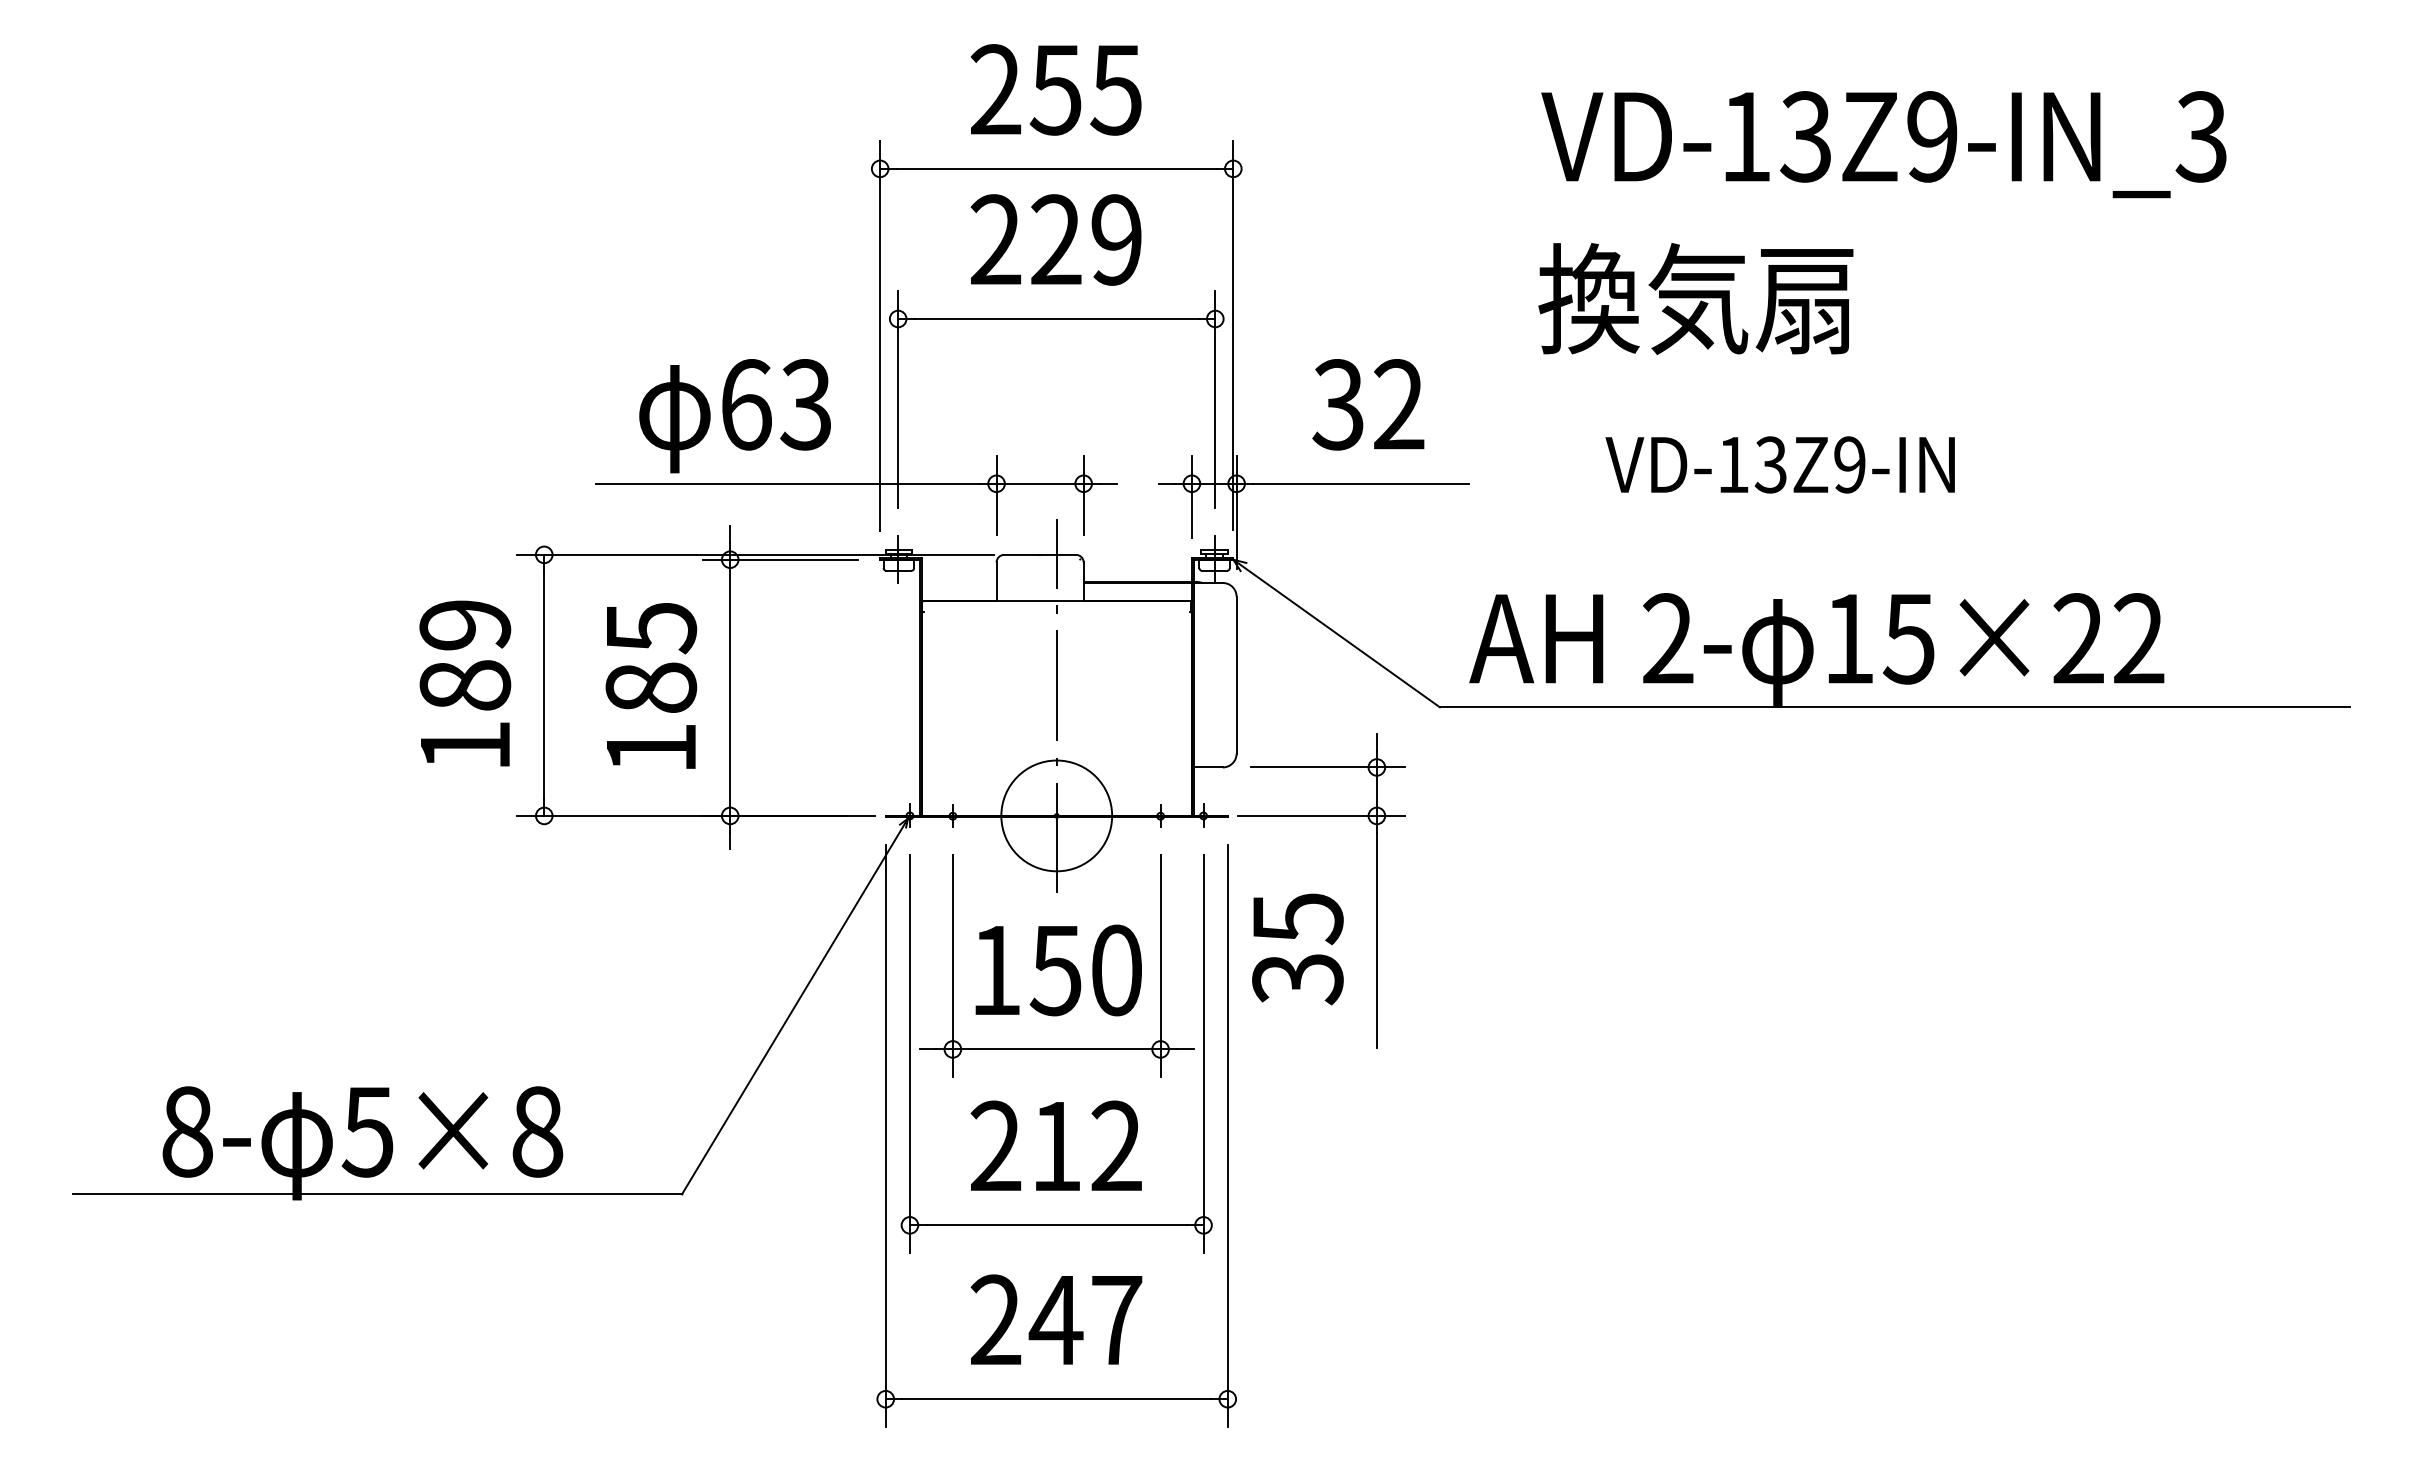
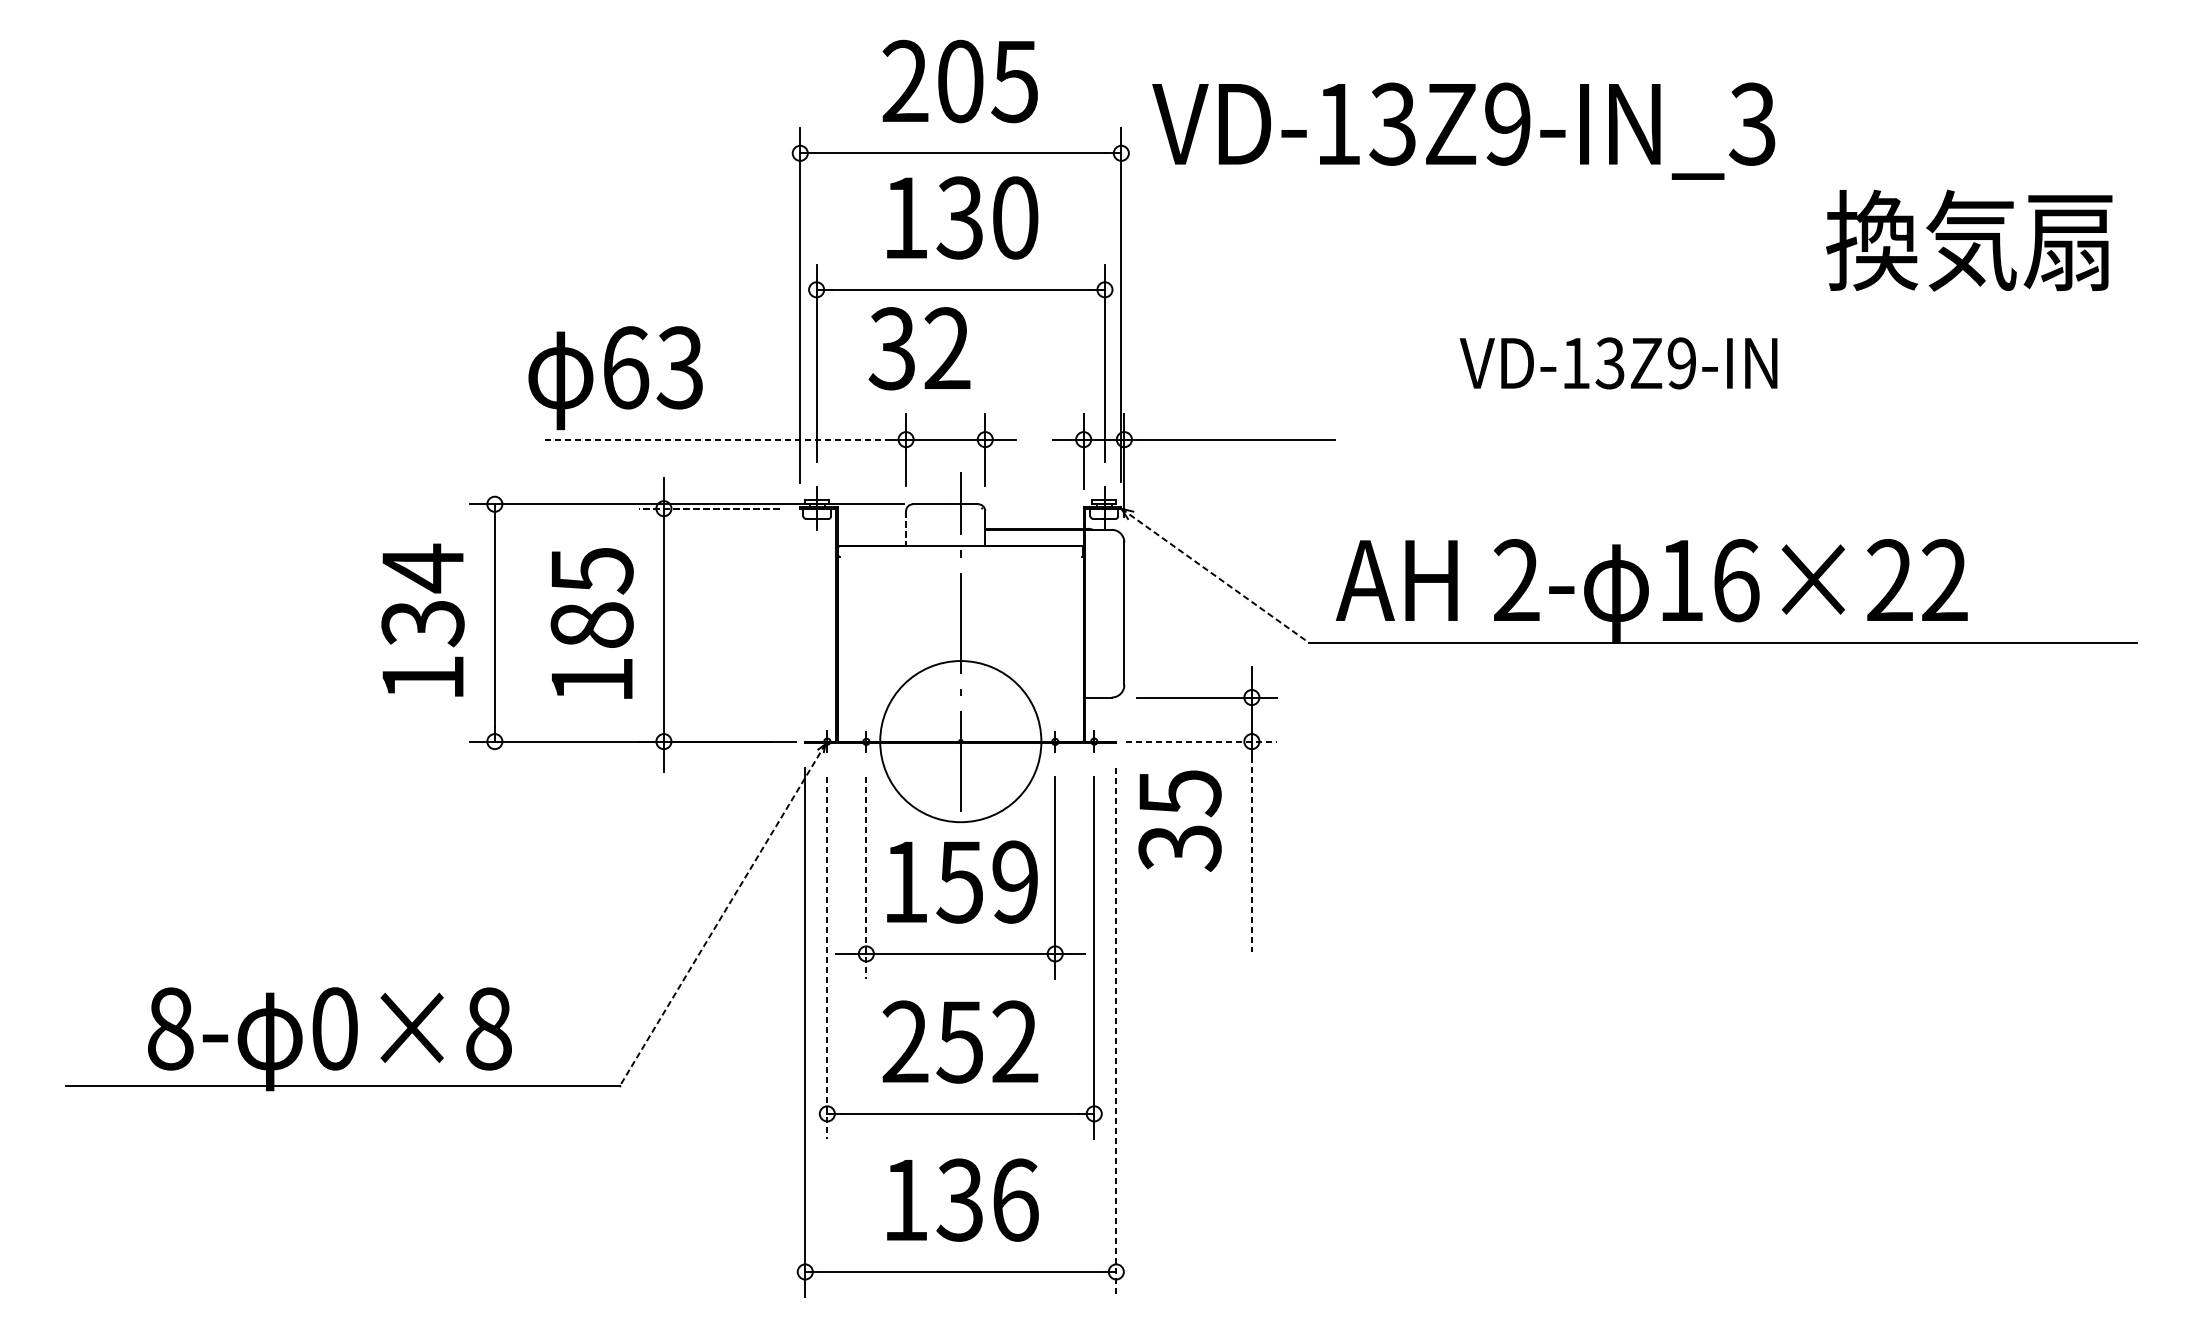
text: (1055, 89) -> (959, 81), 255 -> 205
text: (1883, 144) -> (1463, 131), moved
text: (1055, 239) -> (959, 217), 229 -> 130
text: (1695, 298) -> (1968, 240), moved
text: (1368, 404) -> (919, 348), moved
text: (734, 416) -> (615, 378), moved
text: (1779, 464) -> (1617, 363), moved
line: (788, 483) -> (716, 439), solid -> dashed
line: (780, 559) -> (709, 508), solid -> dashed
line: (996, 582) -> (906, 529), solid -> dashed
line: (1336, 633) -> (1215, 575), solid -> dashed
text: (1909, 638) -> (1736, 580), 15×22 -> 16×22
text: (465, 655) -> (423, 595), 189 -> 134
circle: (1056, 815) -> (960, 741), size x1.6
line: (1321, 815) -> (1201, 741), solid -> dashed
line: (1376, 940) -> (1251, 854), solid -> dashed
text: (1297, 949) -> (1179, 821), moved
line: (952, 966) -> (866, 878), solid -> dashed
text: (1116, 970) -> (1015, 882), 150 -> 159
line: (794, 1006) -> (722, 914), solid -> dashed
line: (909, 1054) -> (826, 958), solid -> dashed
text: (367, 1131) -> (334, 1028), 5×8 -> 0×8
line: (1227, 1135) -> (1116, 1032), solid -> dashed
text: (1055, 1147) -> (959, 1043), 212 -> 252
text: (1056, 1320) -> (960, 1200), 247 -> 136

